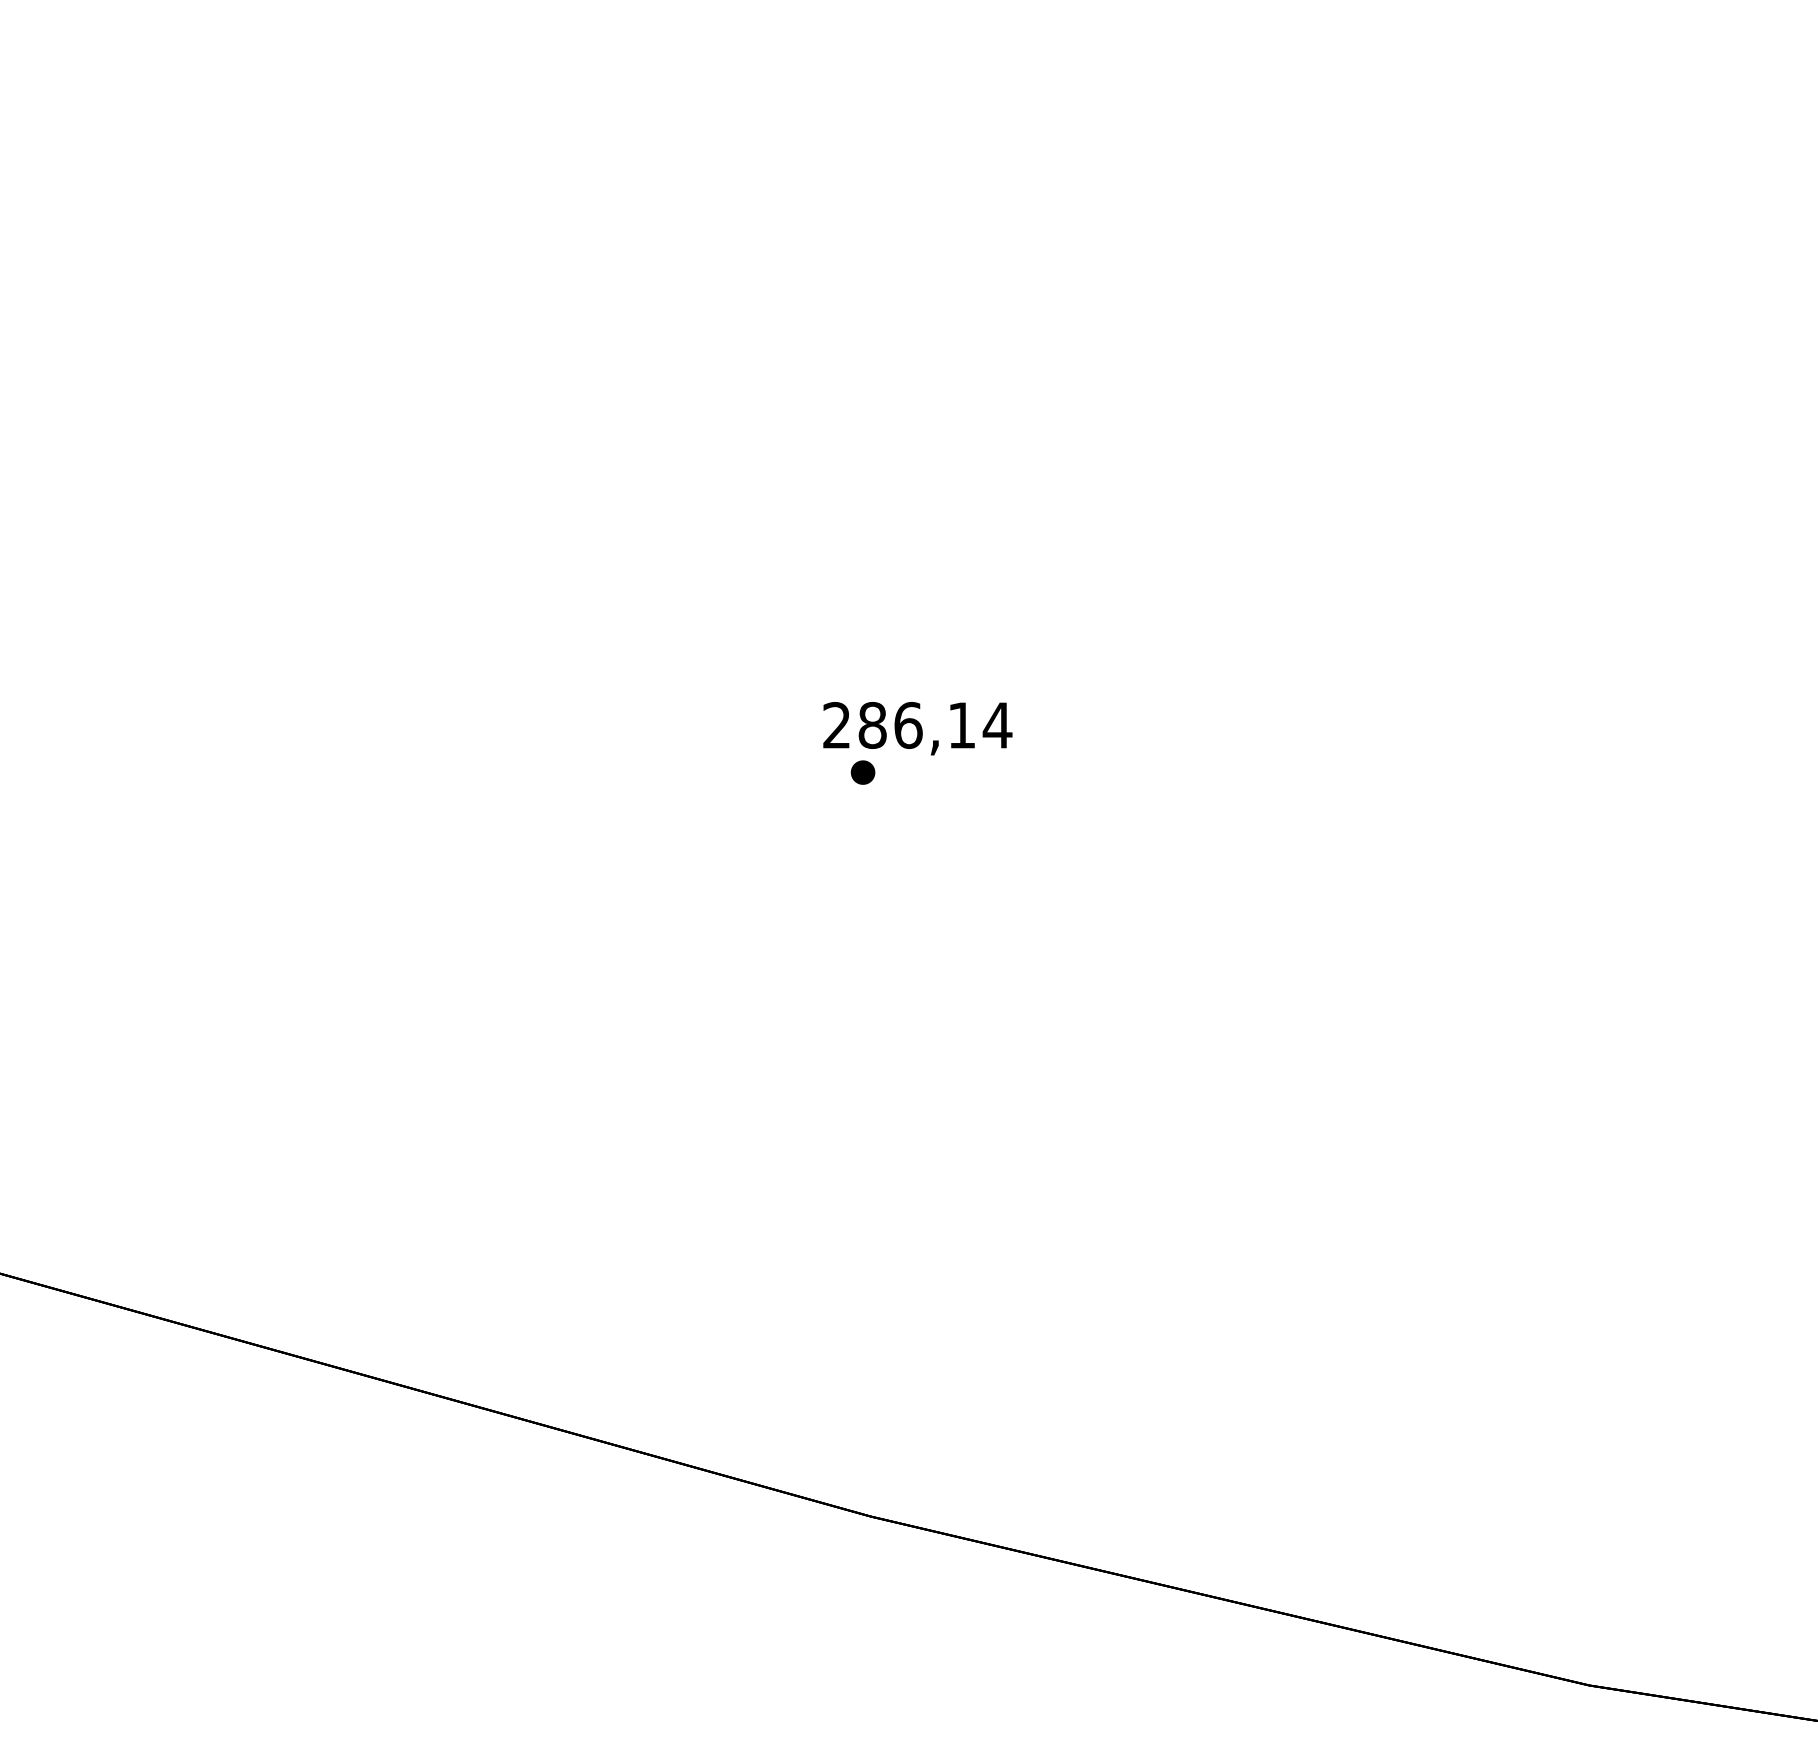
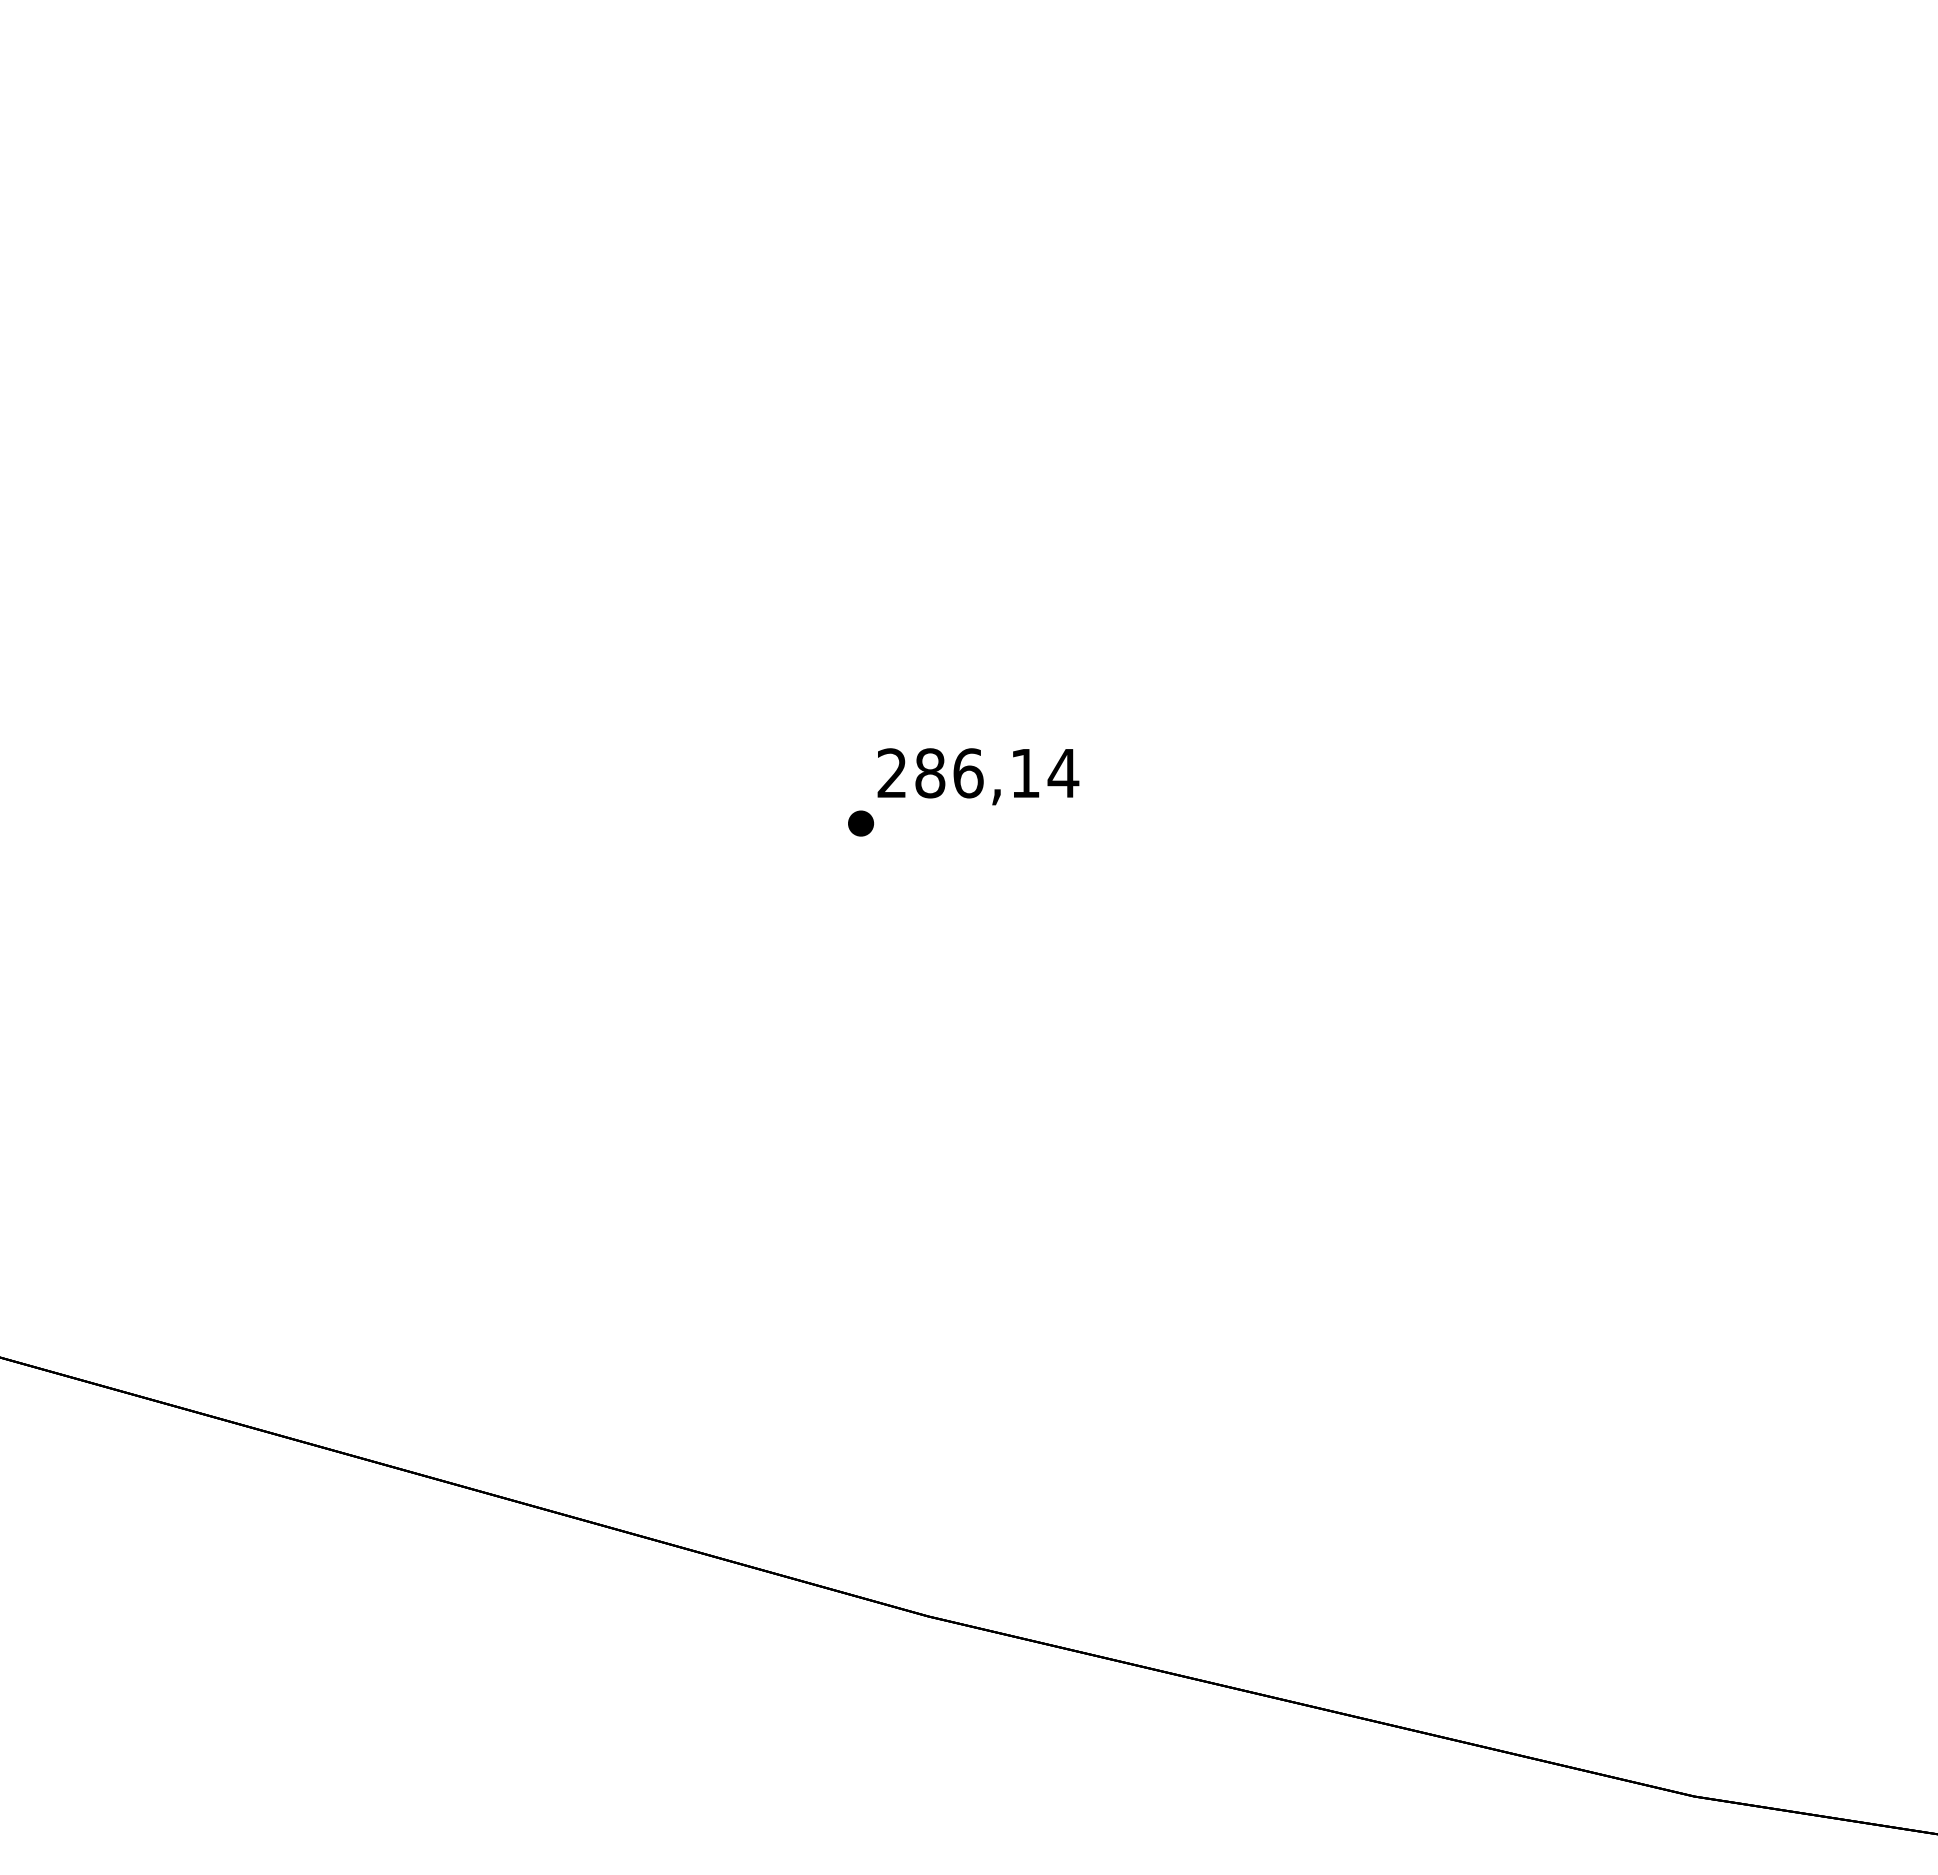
part: (862, 772) -> (860, 823), moved

